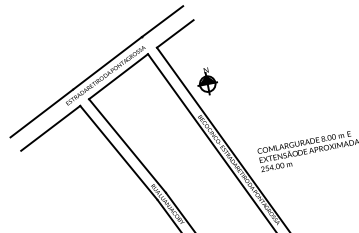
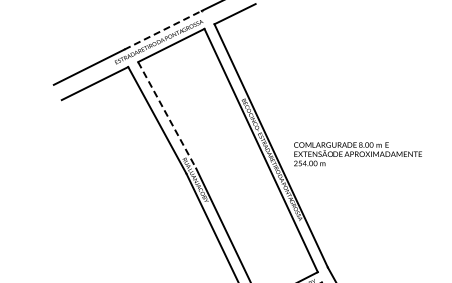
line: (108, 63) -> (163, 30), solid -> dashed
part: (207, 81) -> (257, 66), removed
line: (127, 146) -> (167, 115), solid -> dashed

